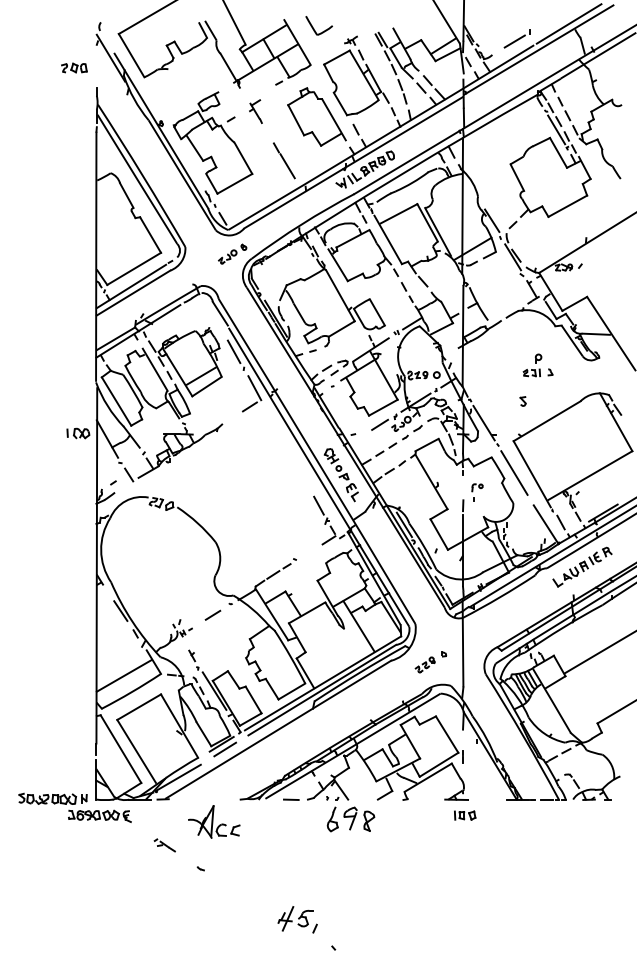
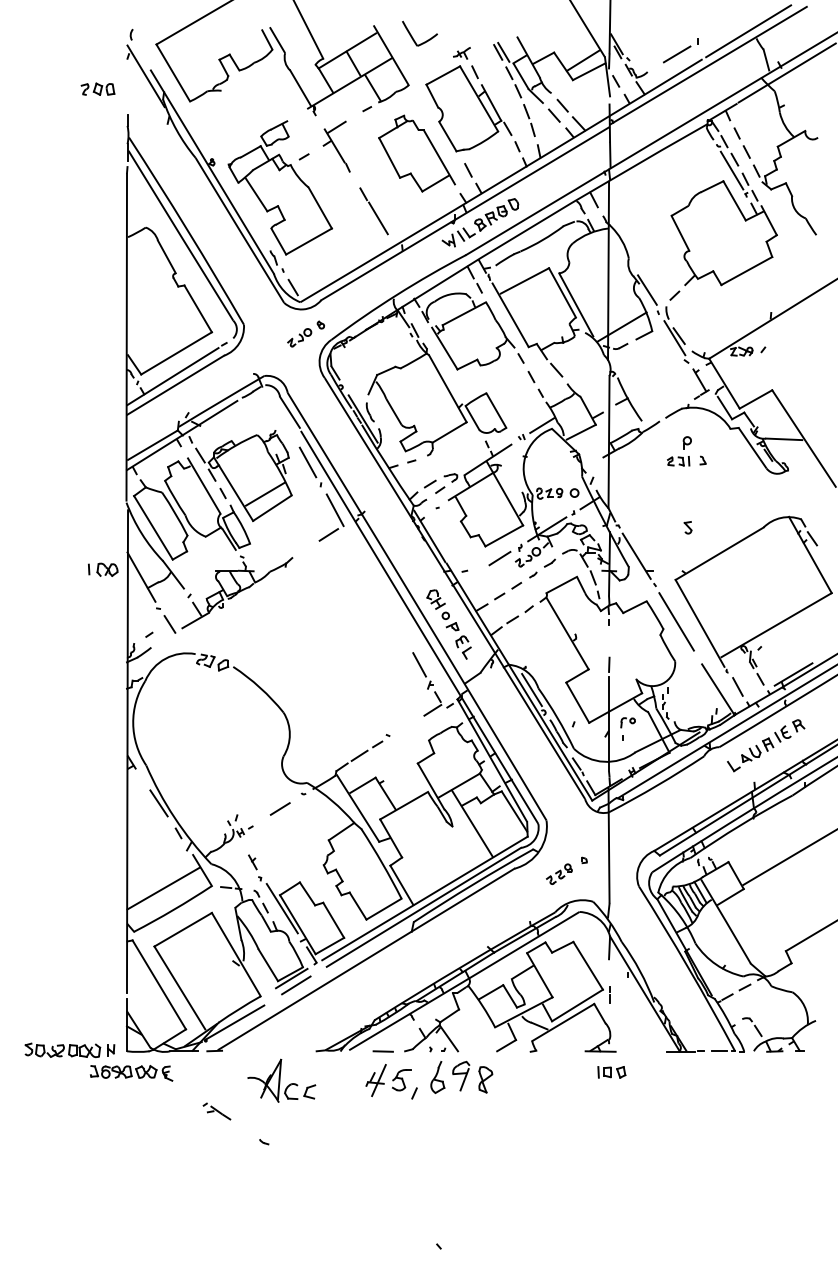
part: (255, 111) -> (336, 146), size x1.67
part: (537, 365) -> (685, 451), moved
part: (477, 492) -> (628, 728), moved
part: (297, 919) -> (391, 1081), moved

